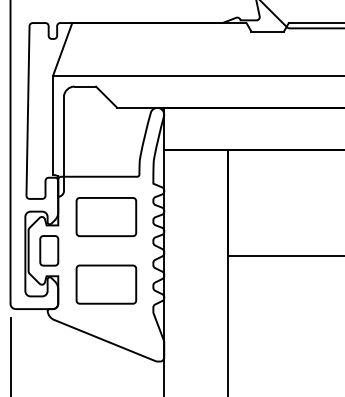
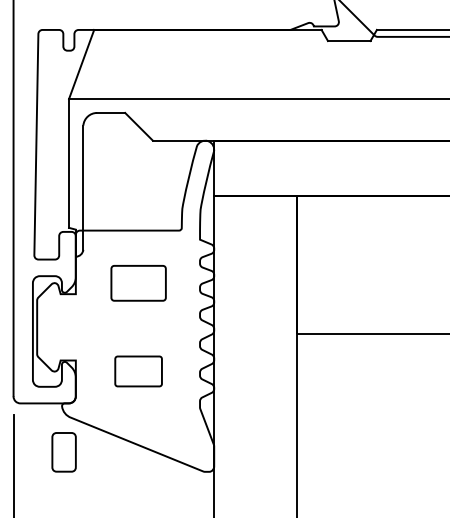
part: (106, 217) -> (138, 283), size x0.7
part: (48, 250) -> (63, 452), moved
part: (106, 284) -> (138, 371), size x0.6

